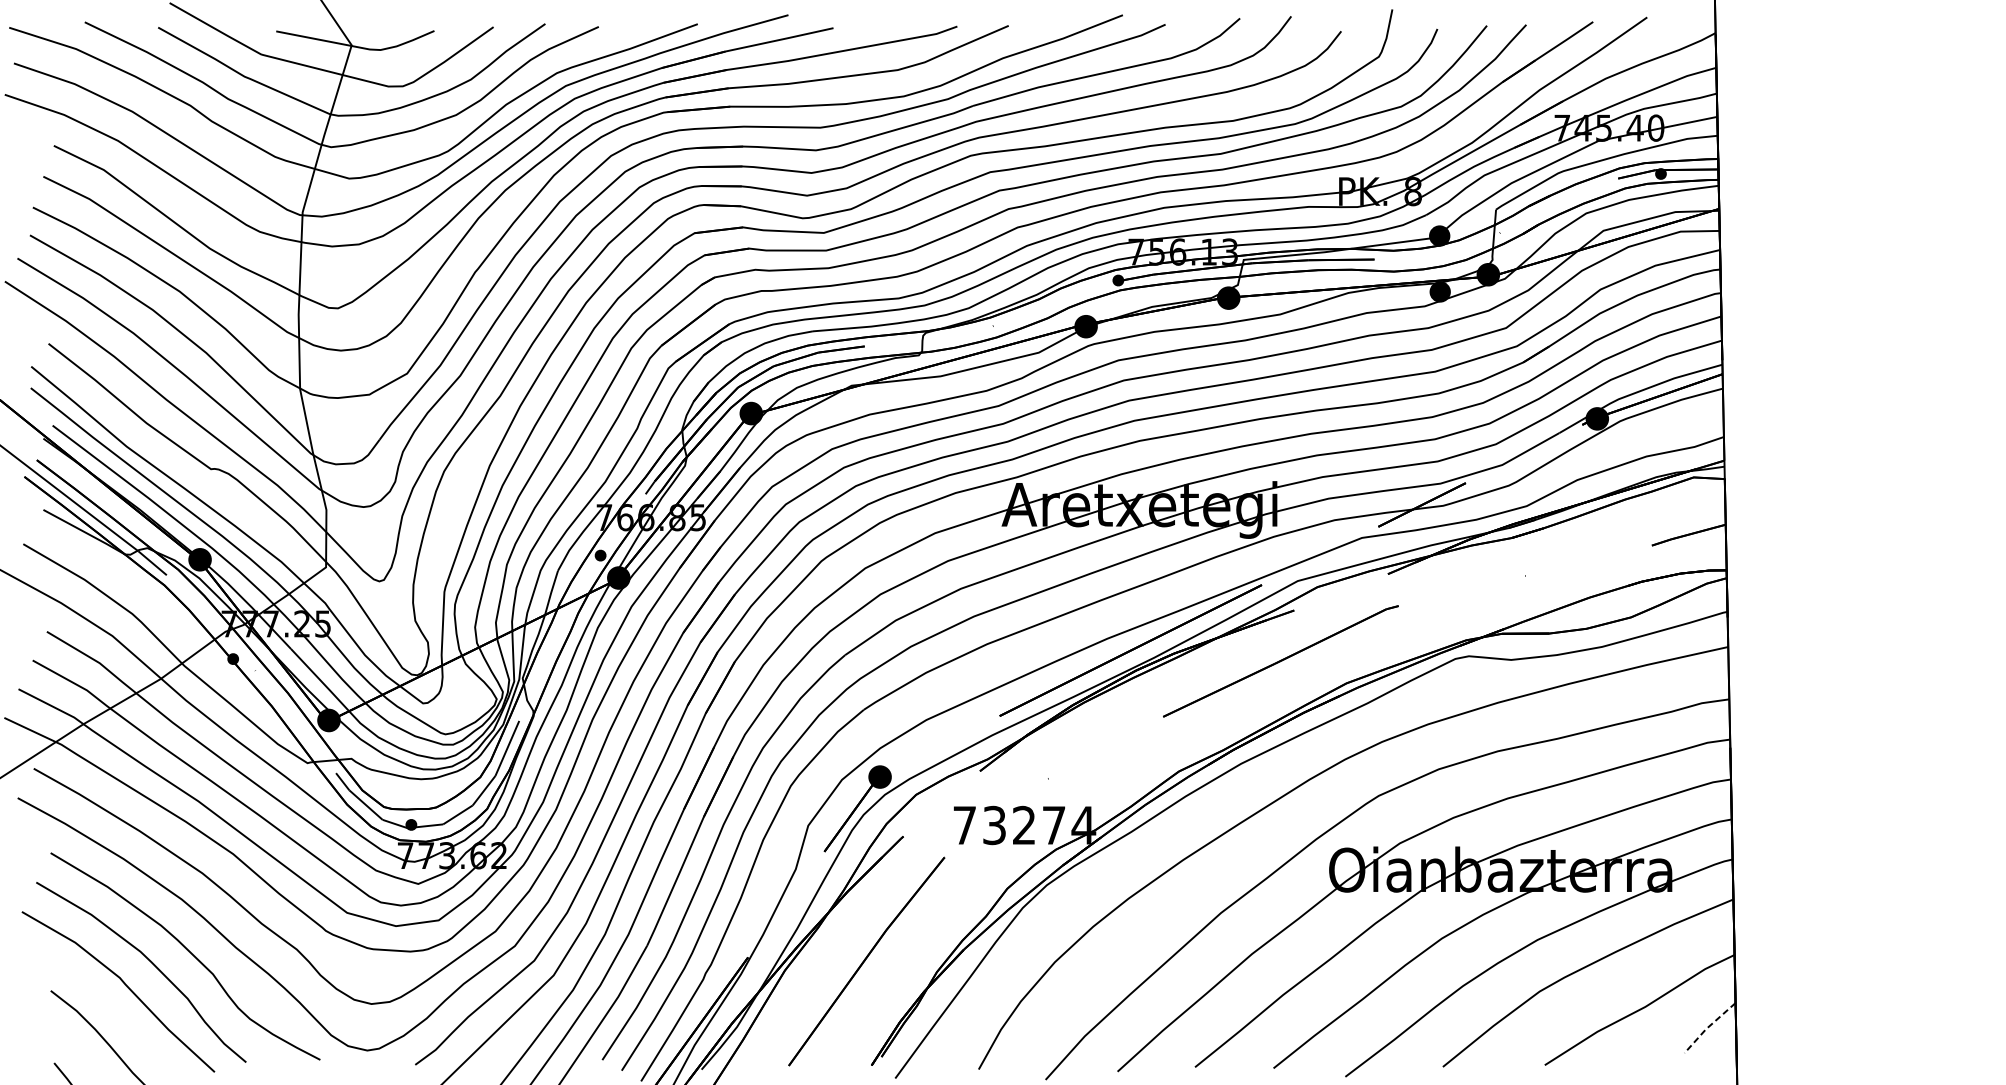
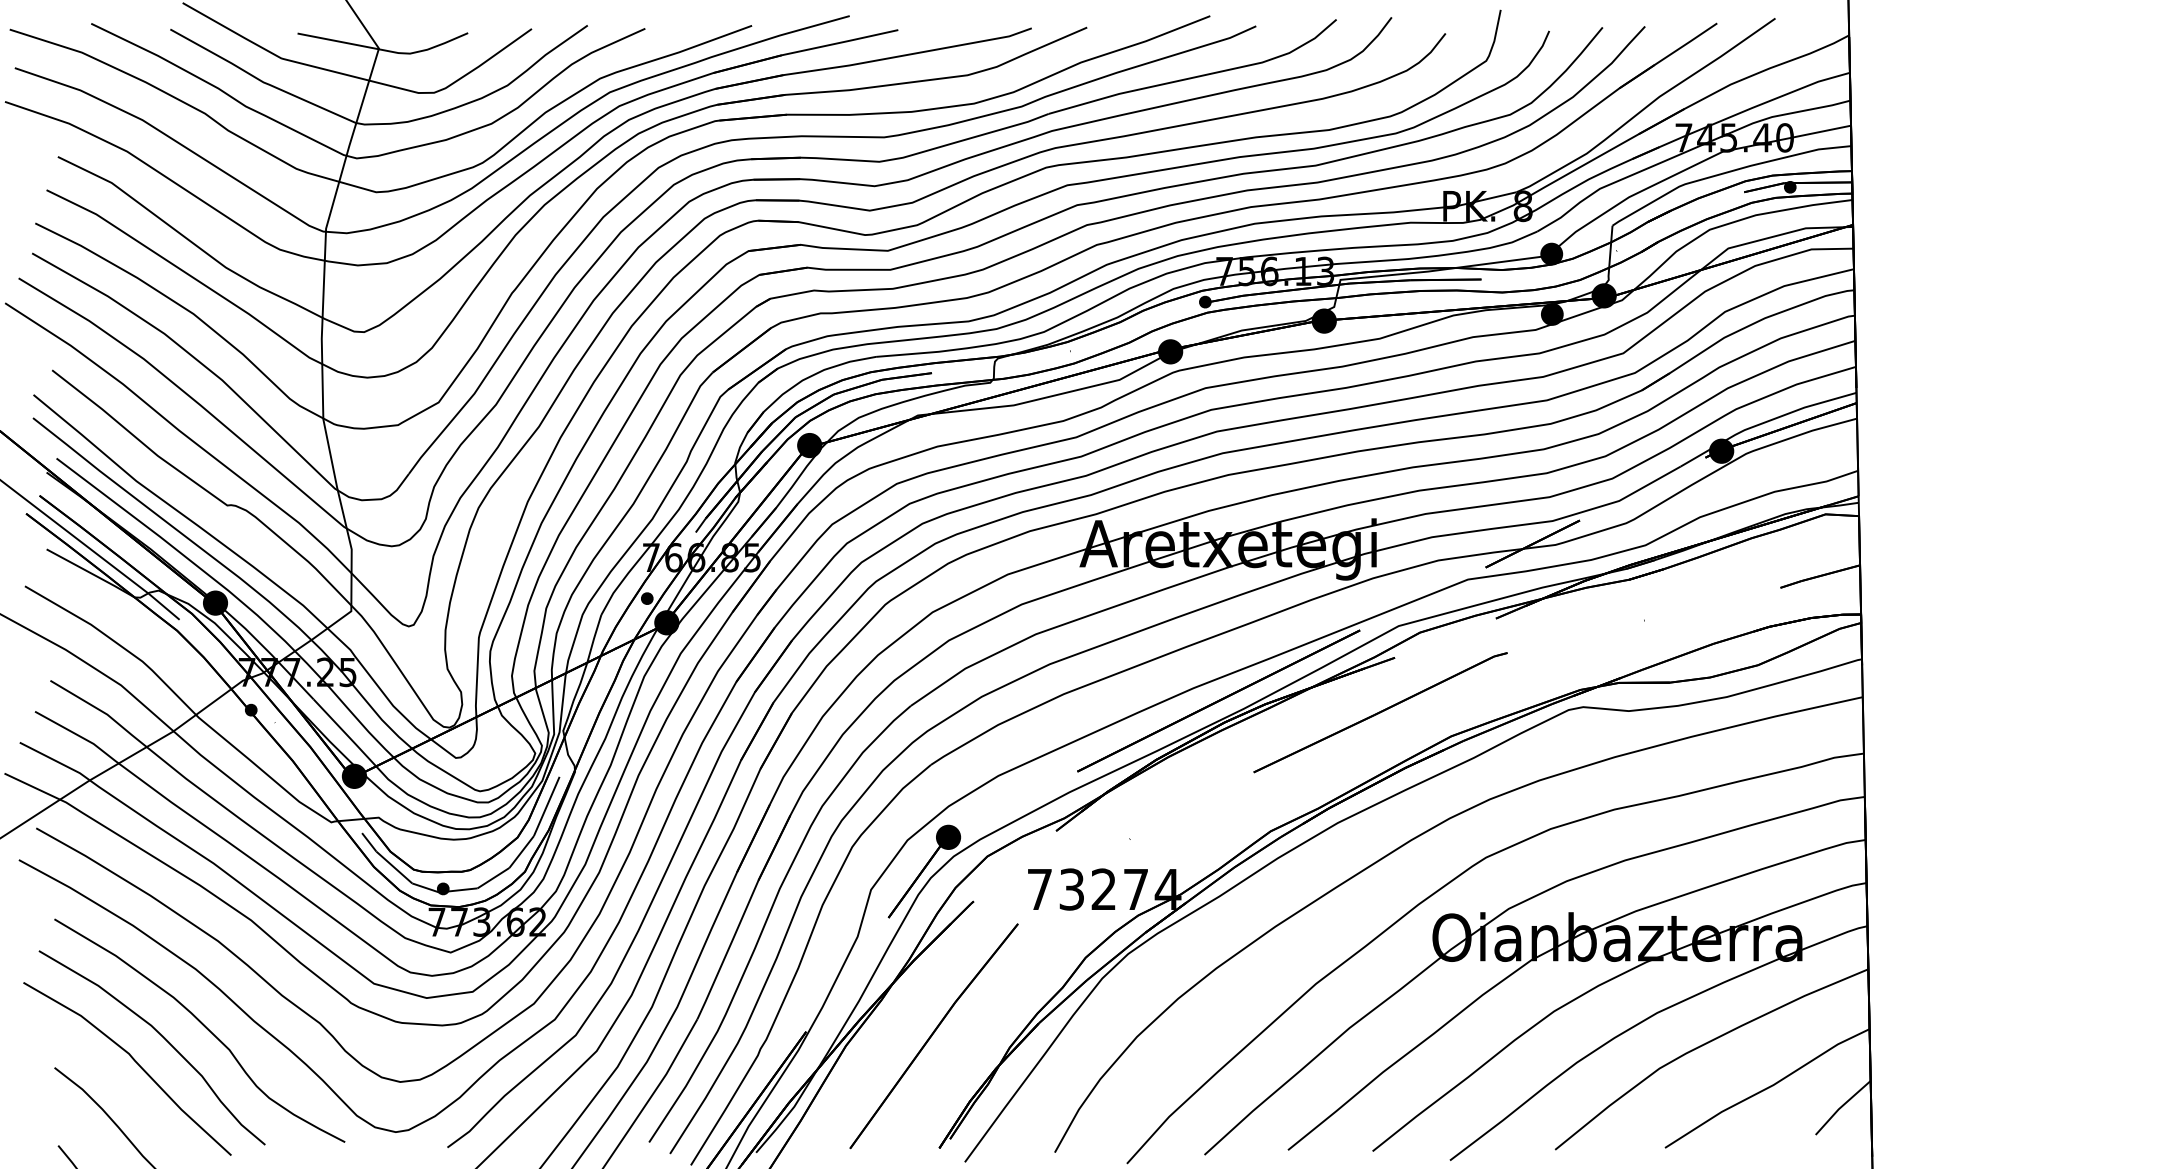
line: (1707, 1027) -> (1840, 1107), dashed -> solid

